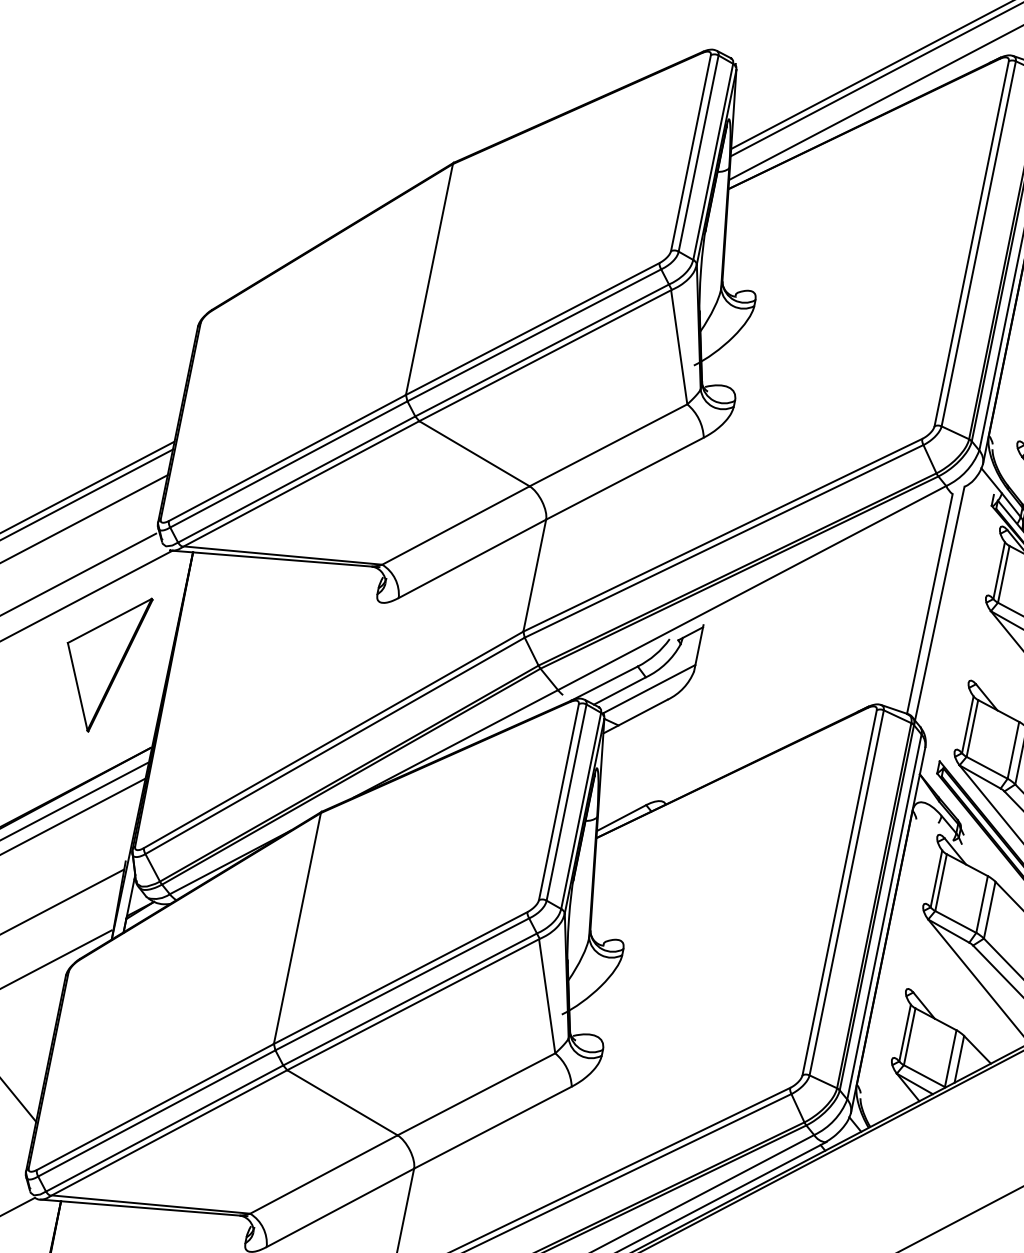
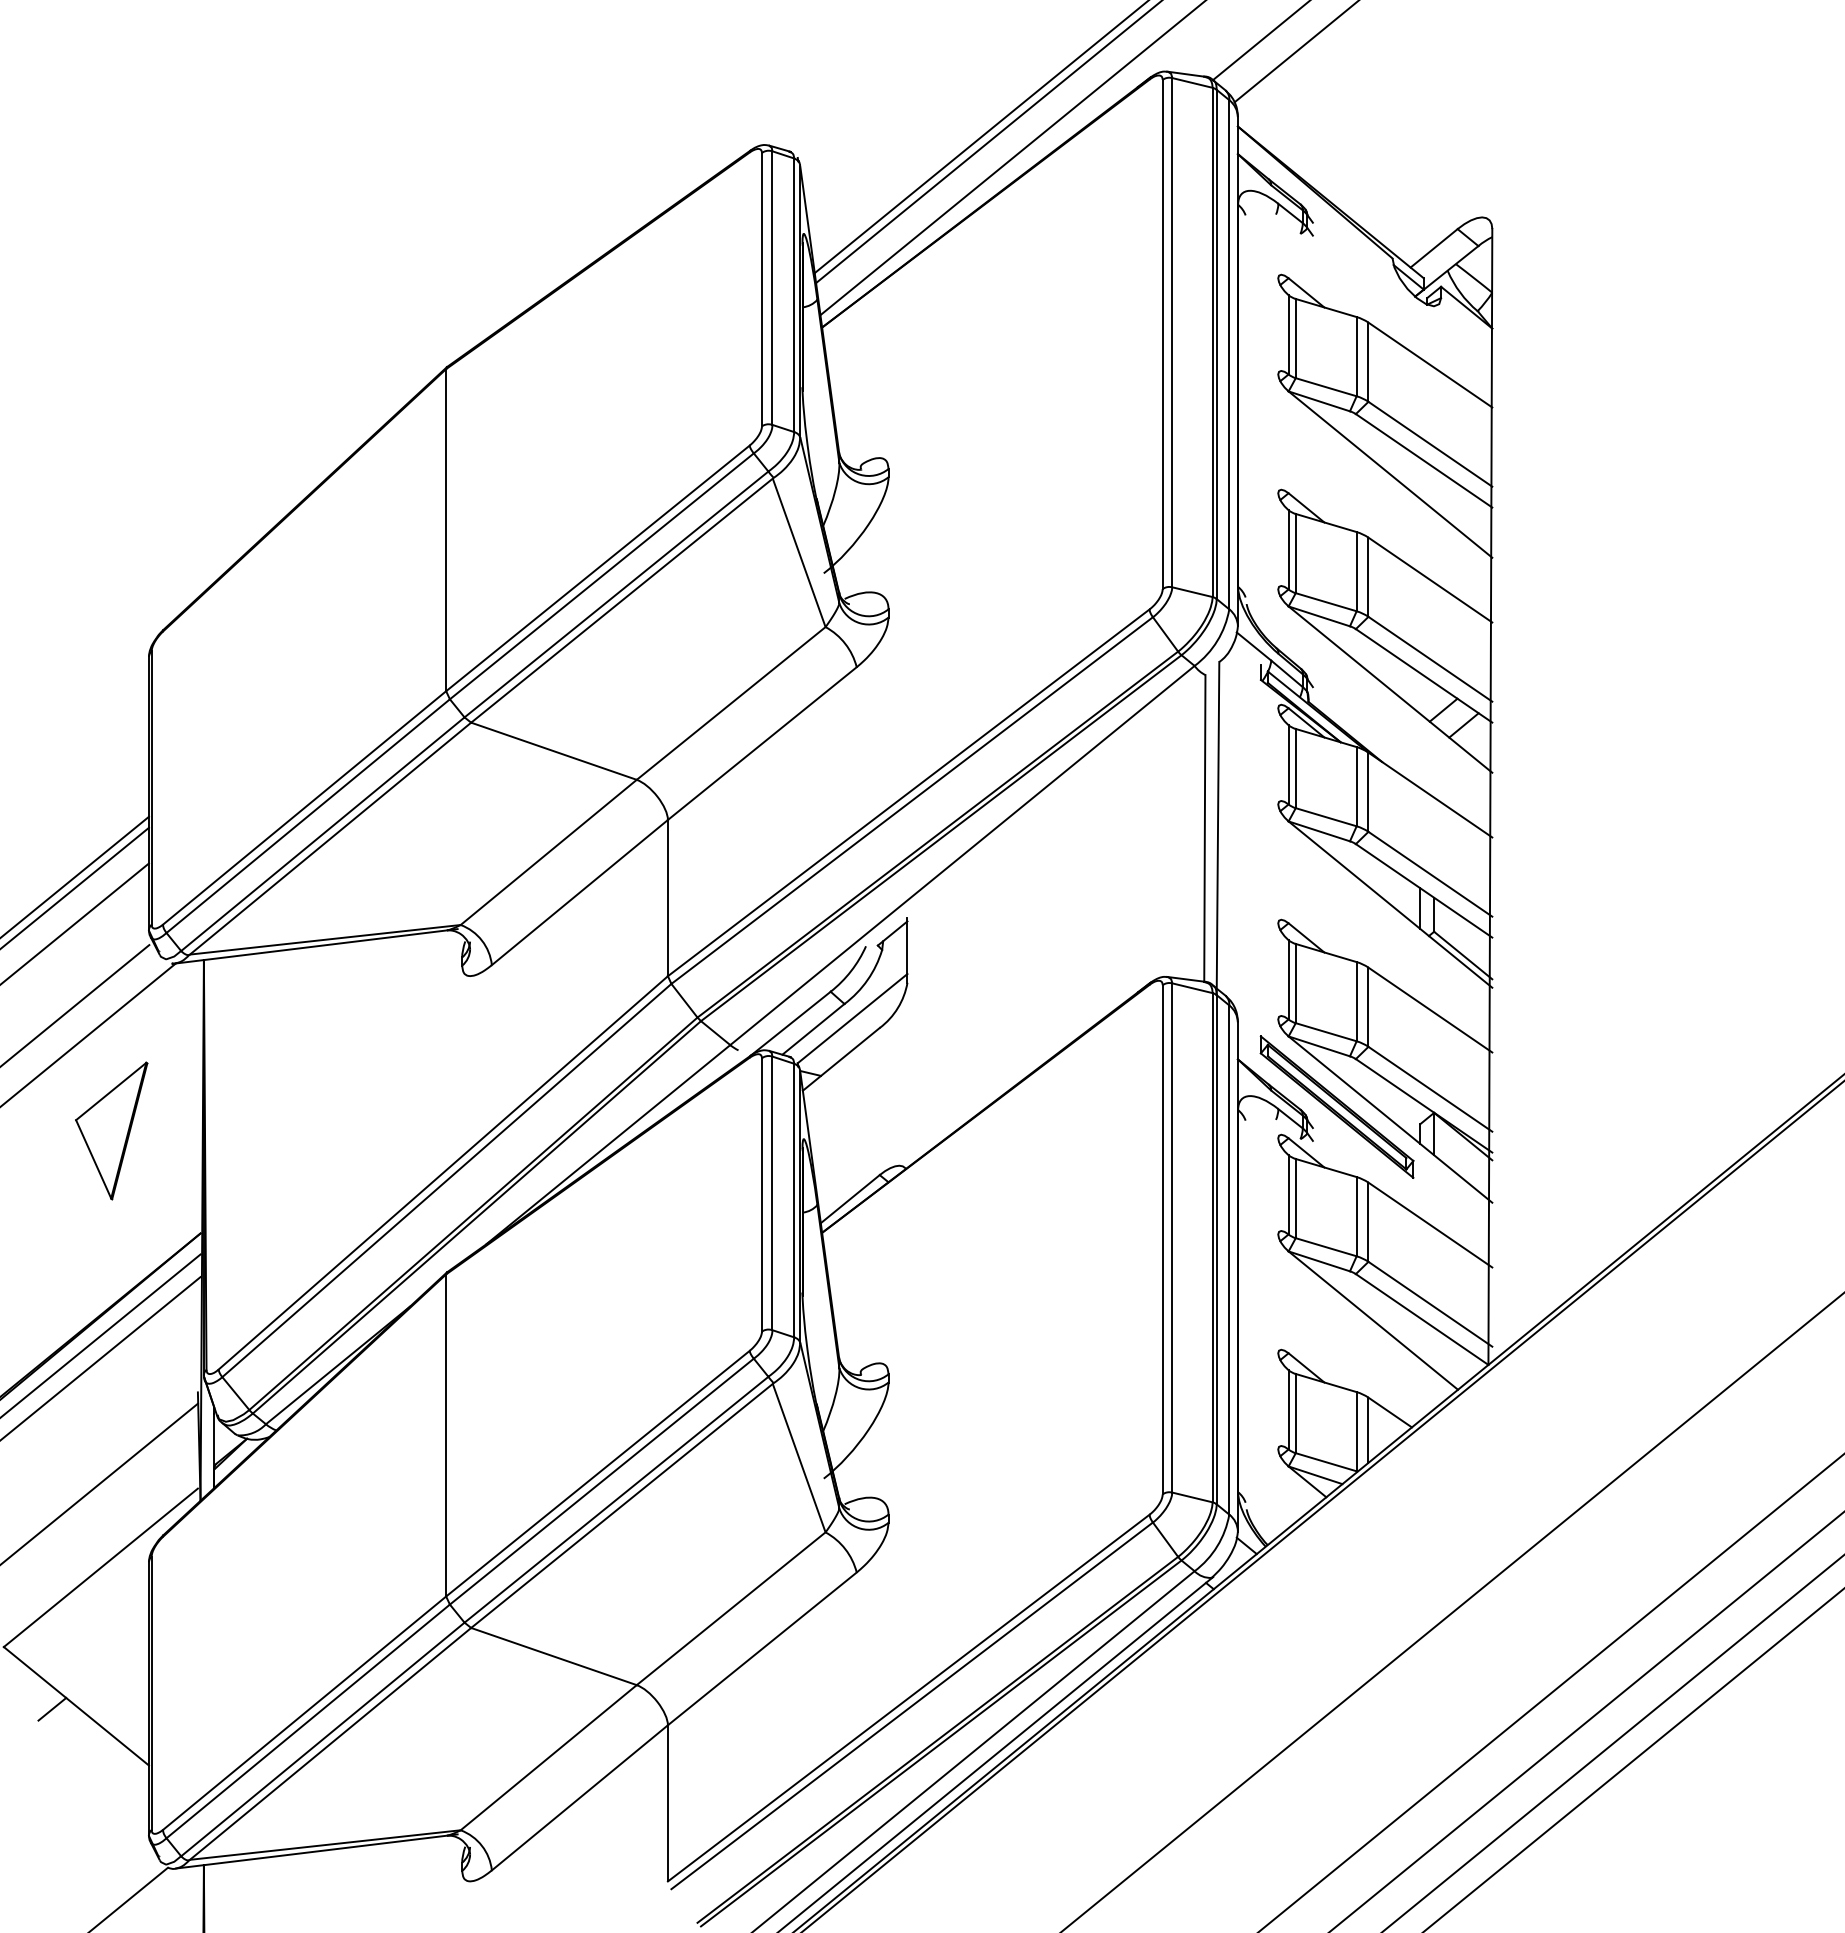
part: (101, 661) -> (111, 1130), size x0.7

